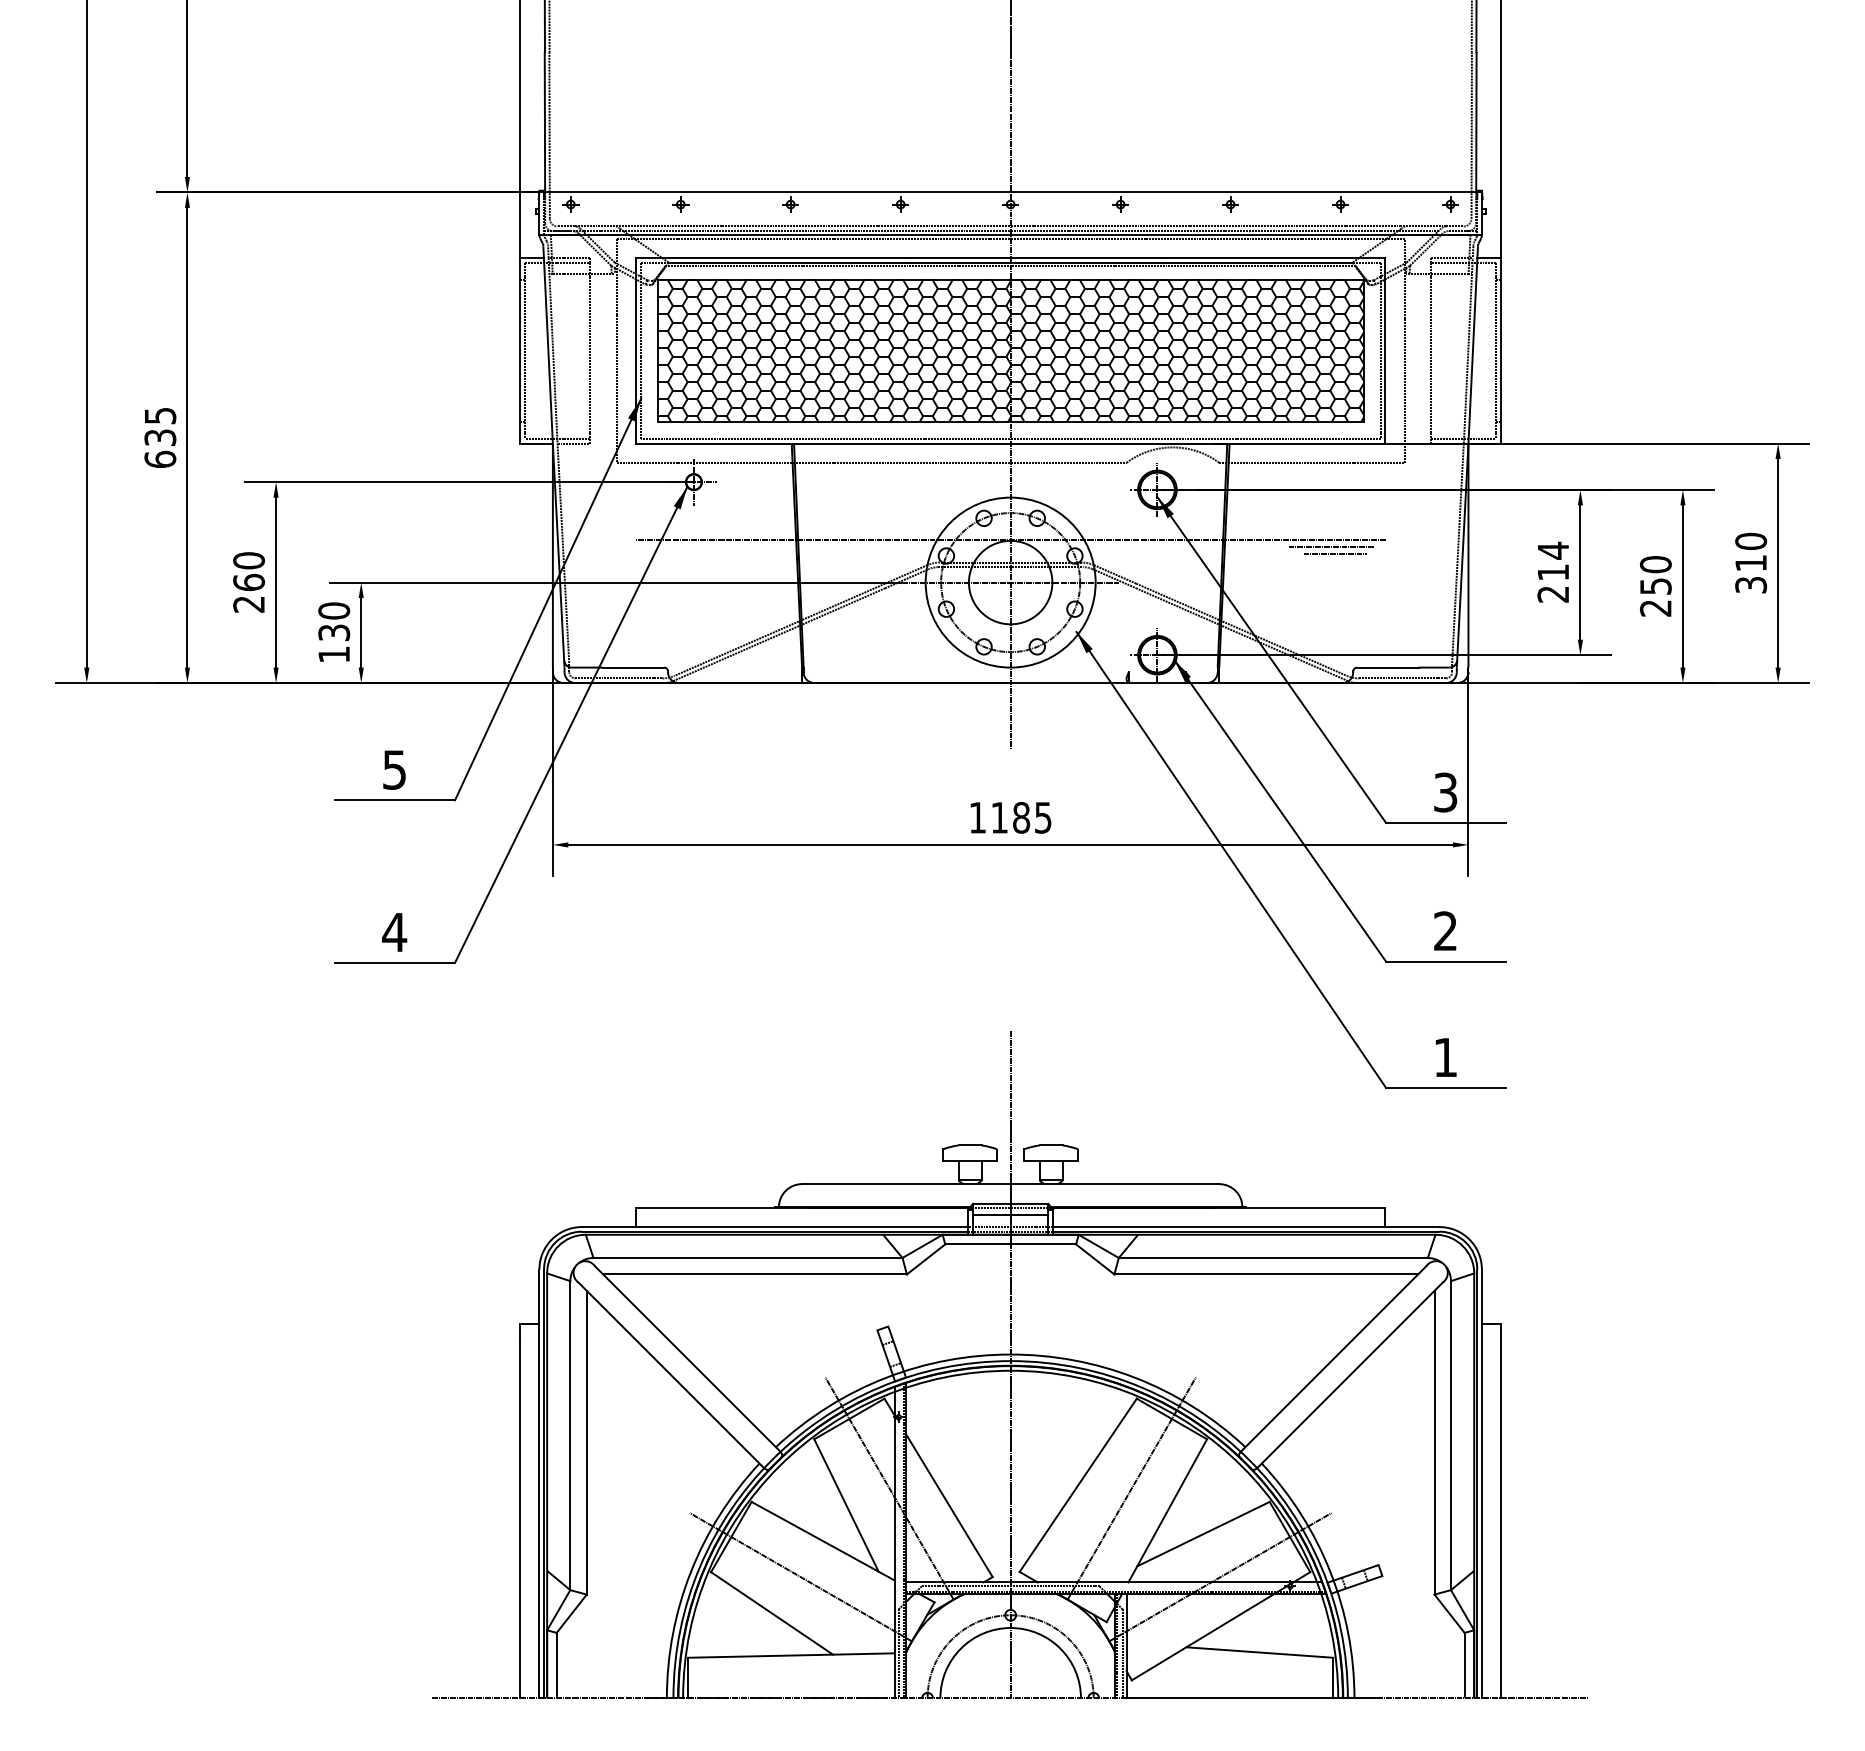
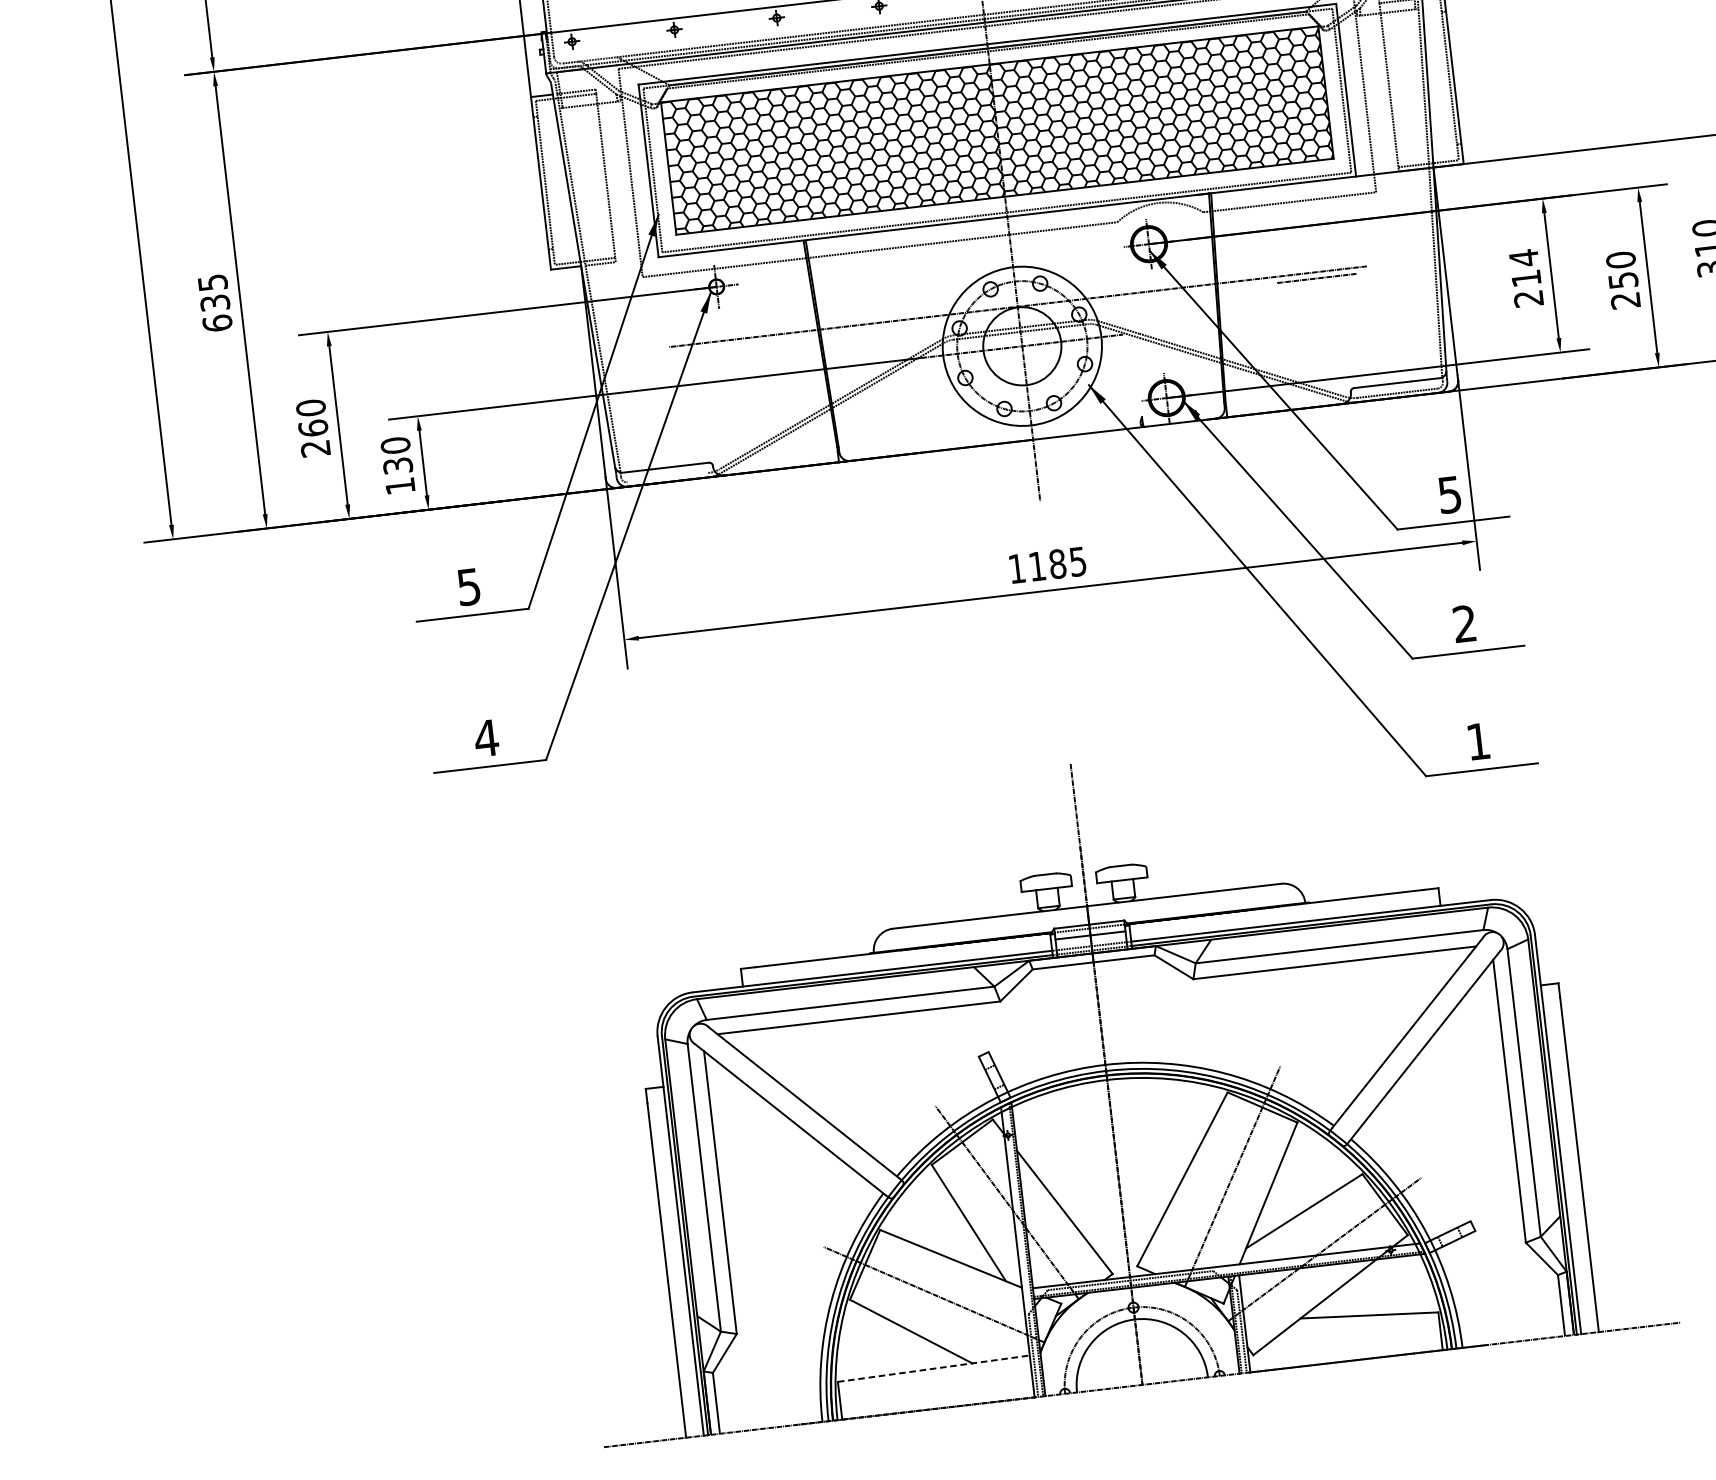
line: (1335, 553) -> (1321, 284), removed
line: (618, 678) -> (667, 477), removed
text: (1446, 792) -> (1450, 494), 3 -> 5
line: (791, 1655) -> (933, 1368), solid -> dashed

